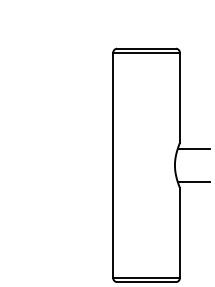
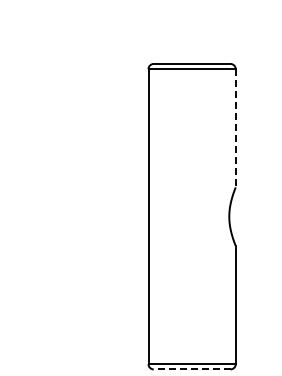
line: (179, 98) -> (235, 128), solid -> dashed
line: (194, 148) -> (254, 194), removed
line: (194, 182) -> (254, 238), removed
line: (146, 282) -> (191, 369), solid -> dashed

